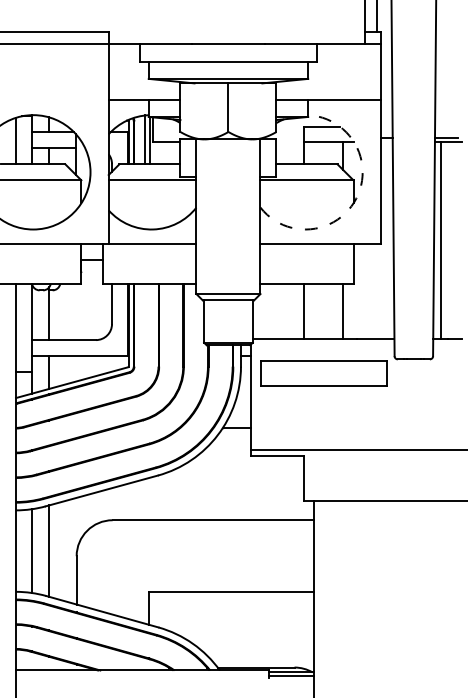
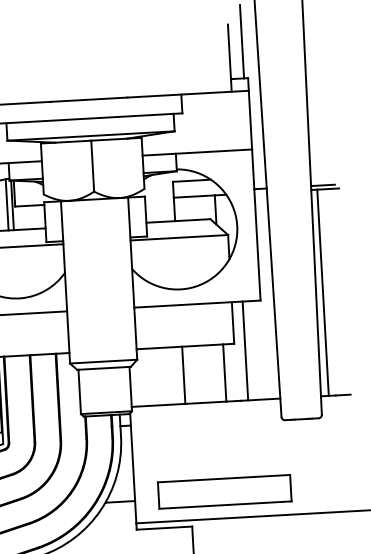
arc: (356, 198) -> (232, 253), dashed -> solid
line: (363, 291) -> (245, 351), added
part: (323, 373) -> (224, 492), moved

